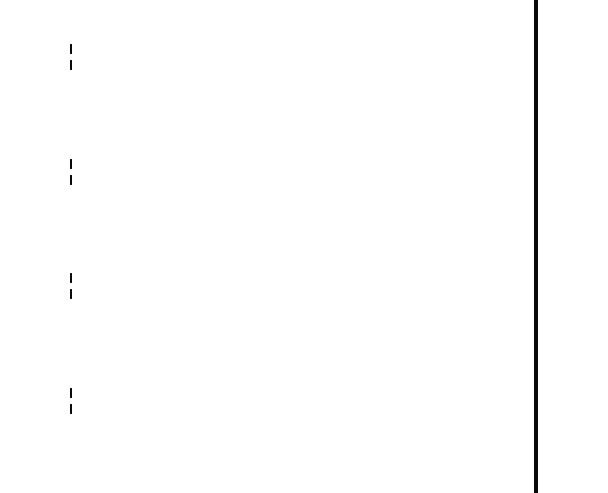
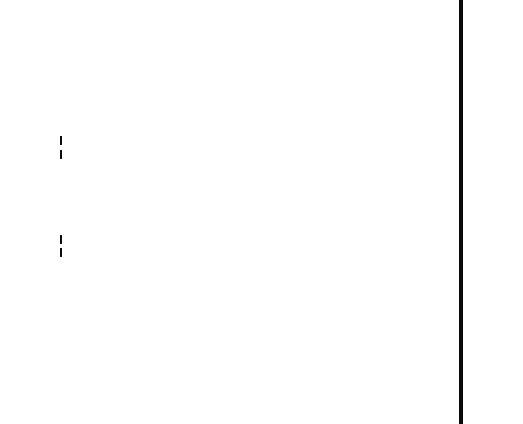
line: (70, 53) -> (60, 46), removed
line: (70, 397) -> (60, 341), removed

